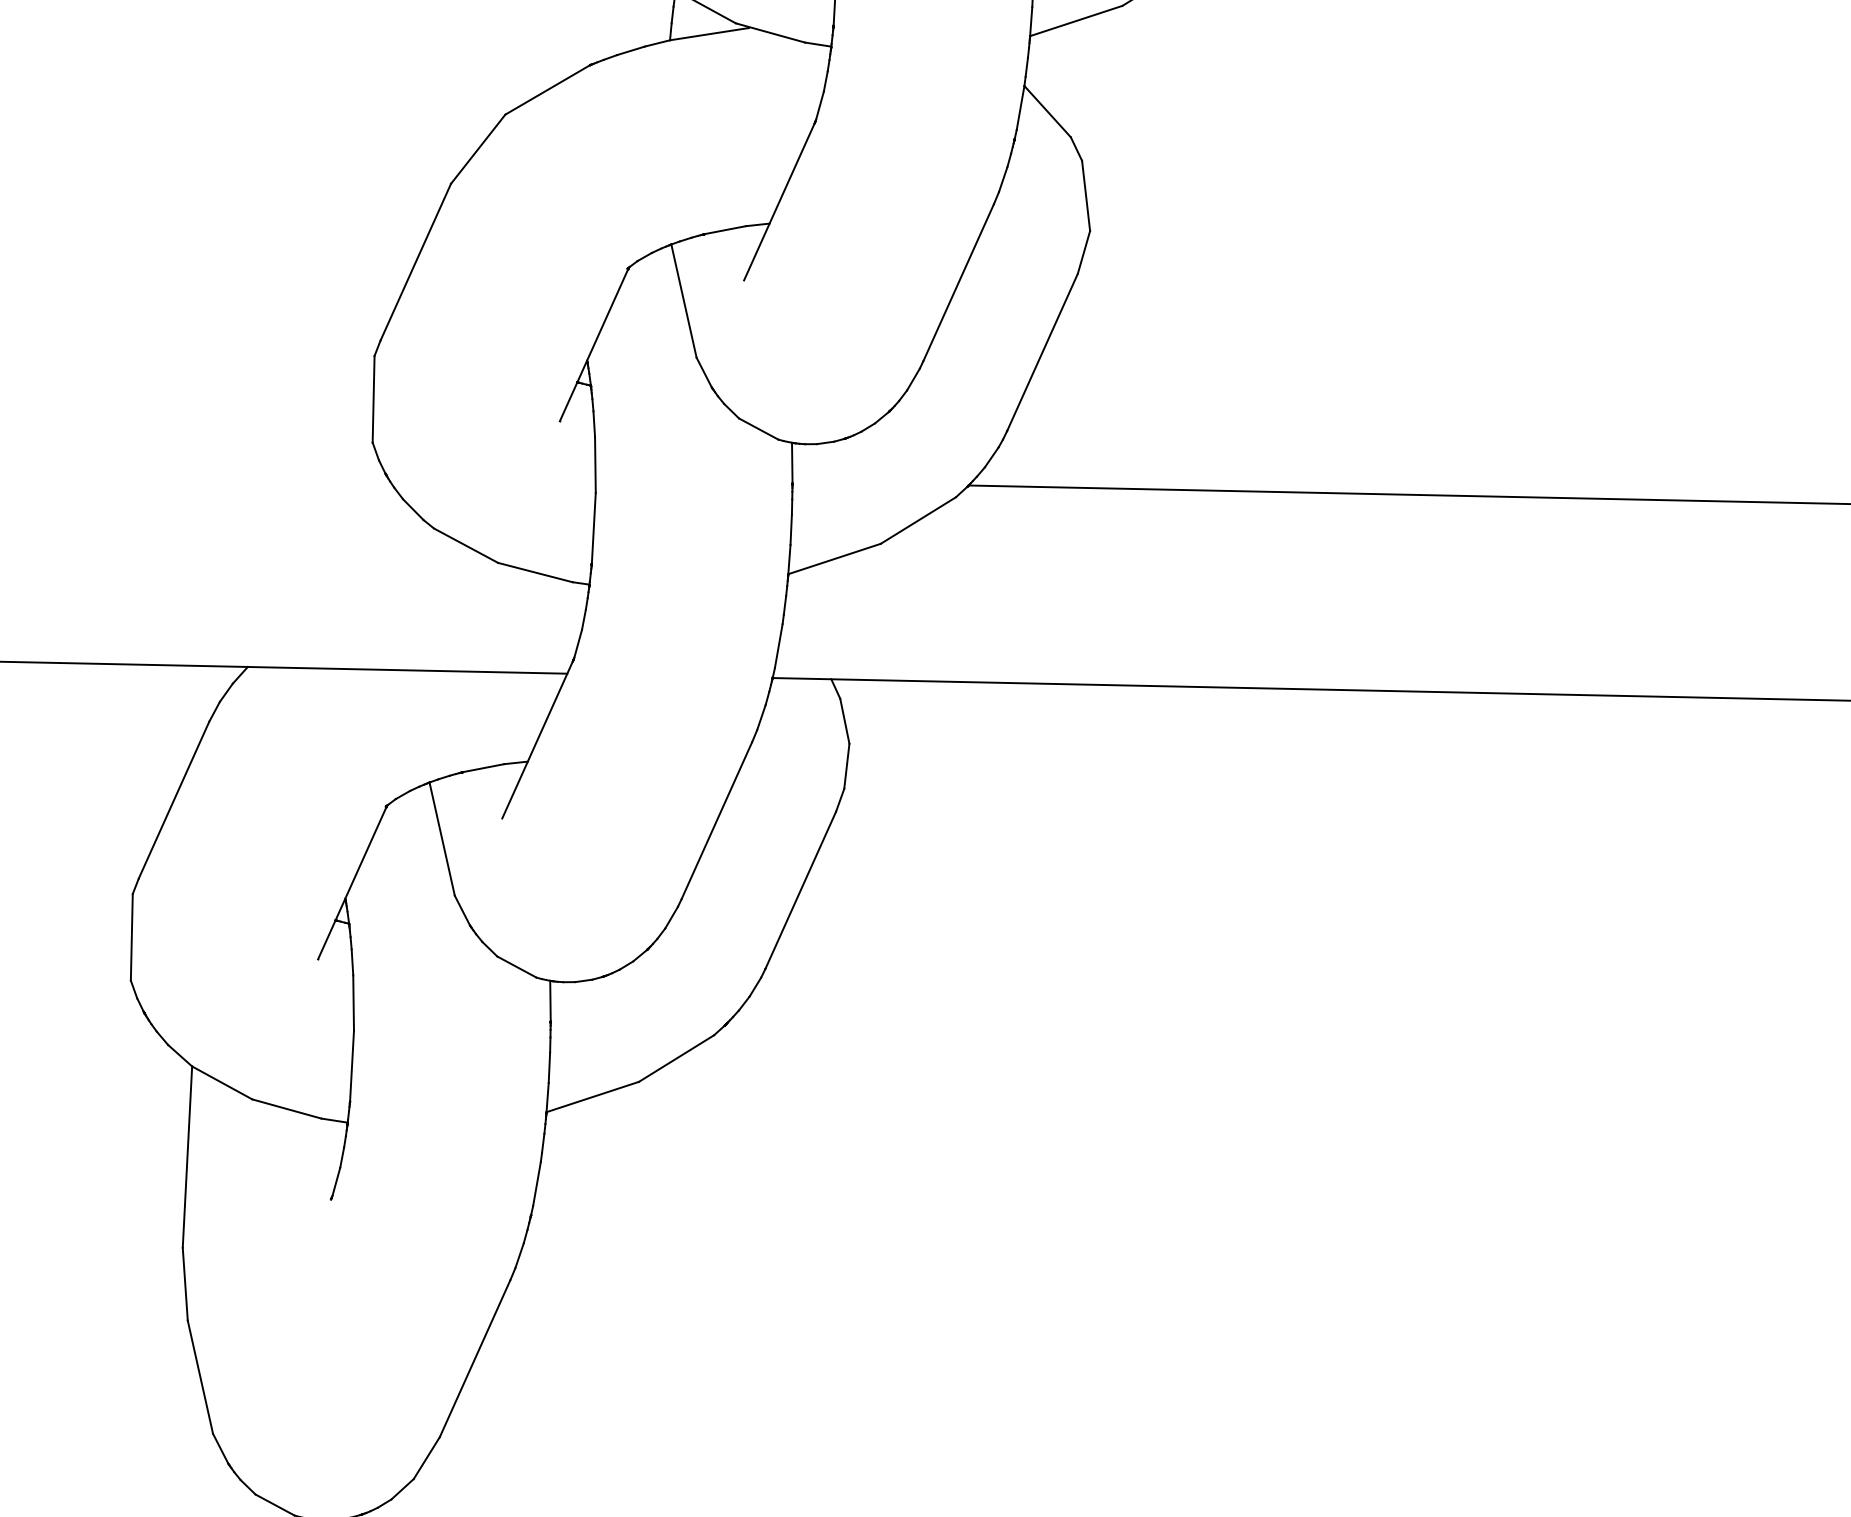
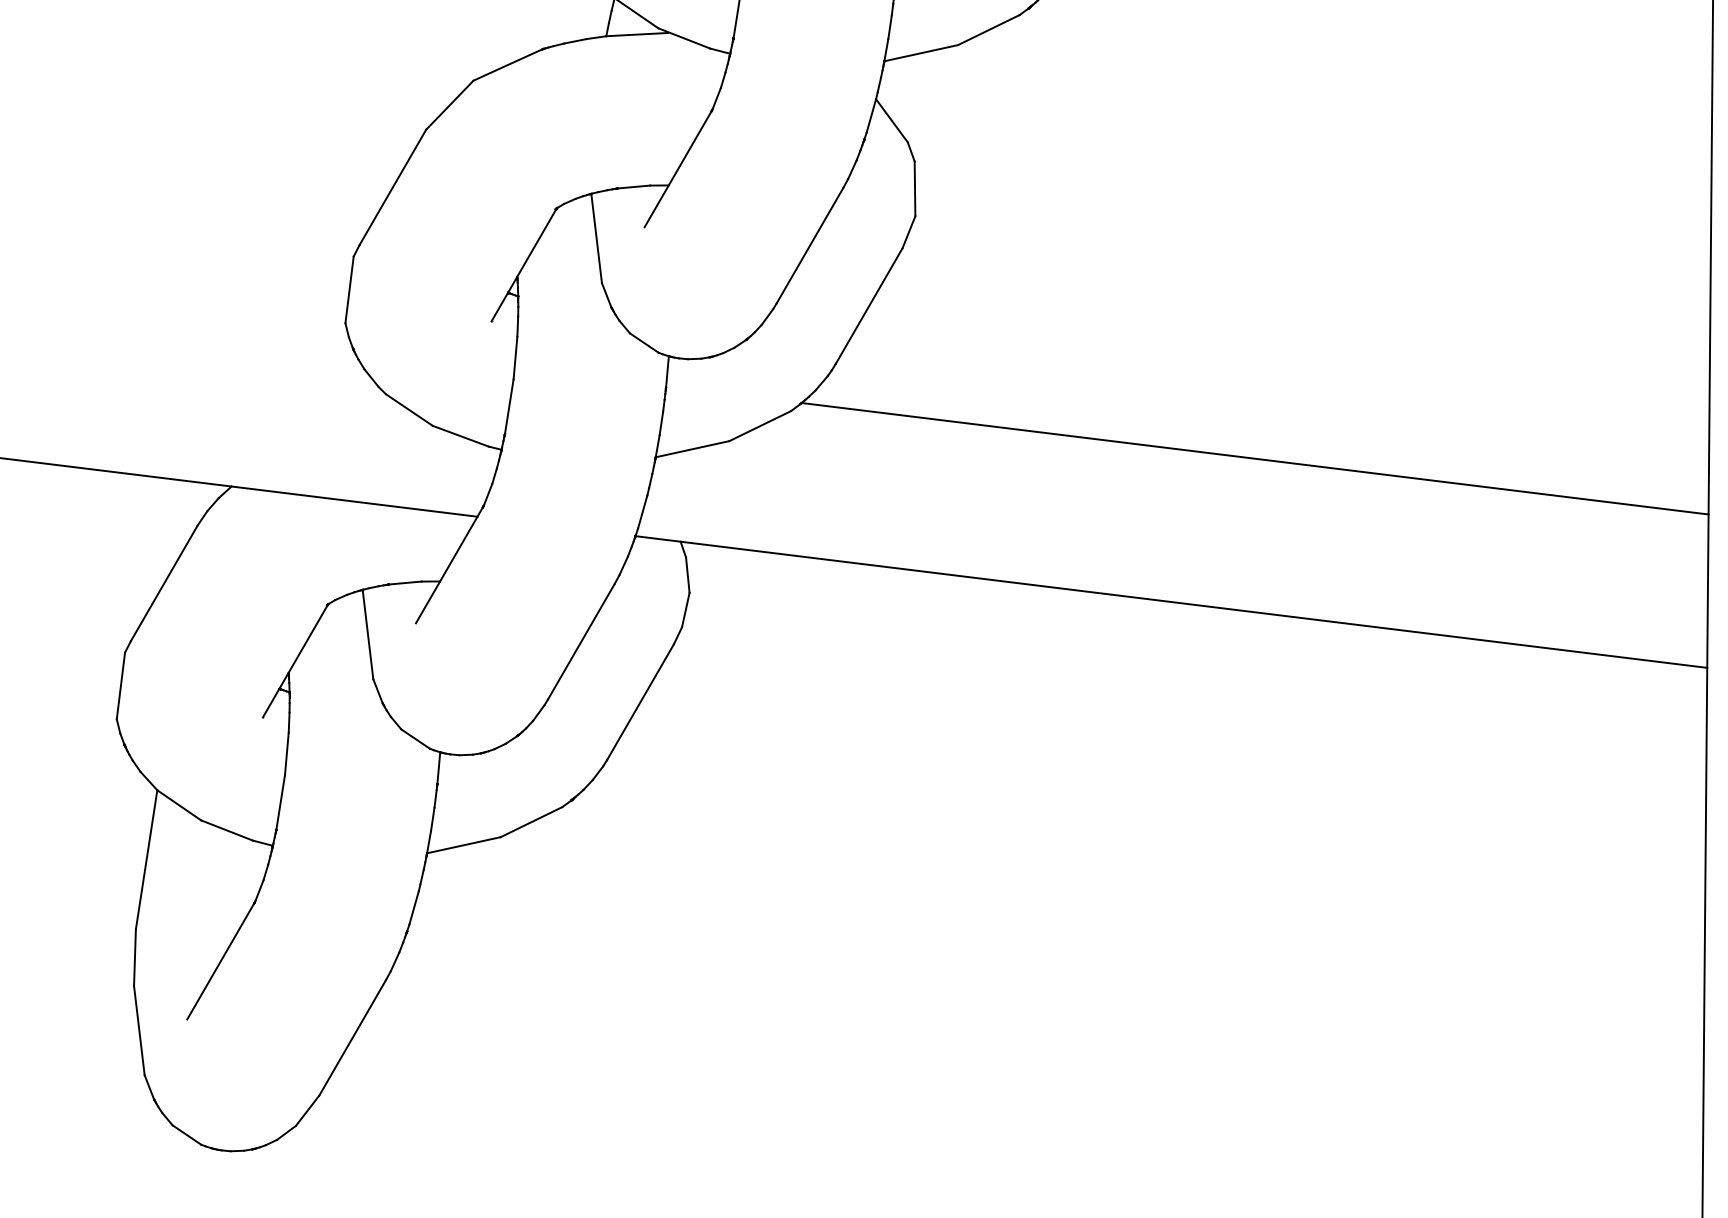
line: (295, 1277) -> (220, 961), added

